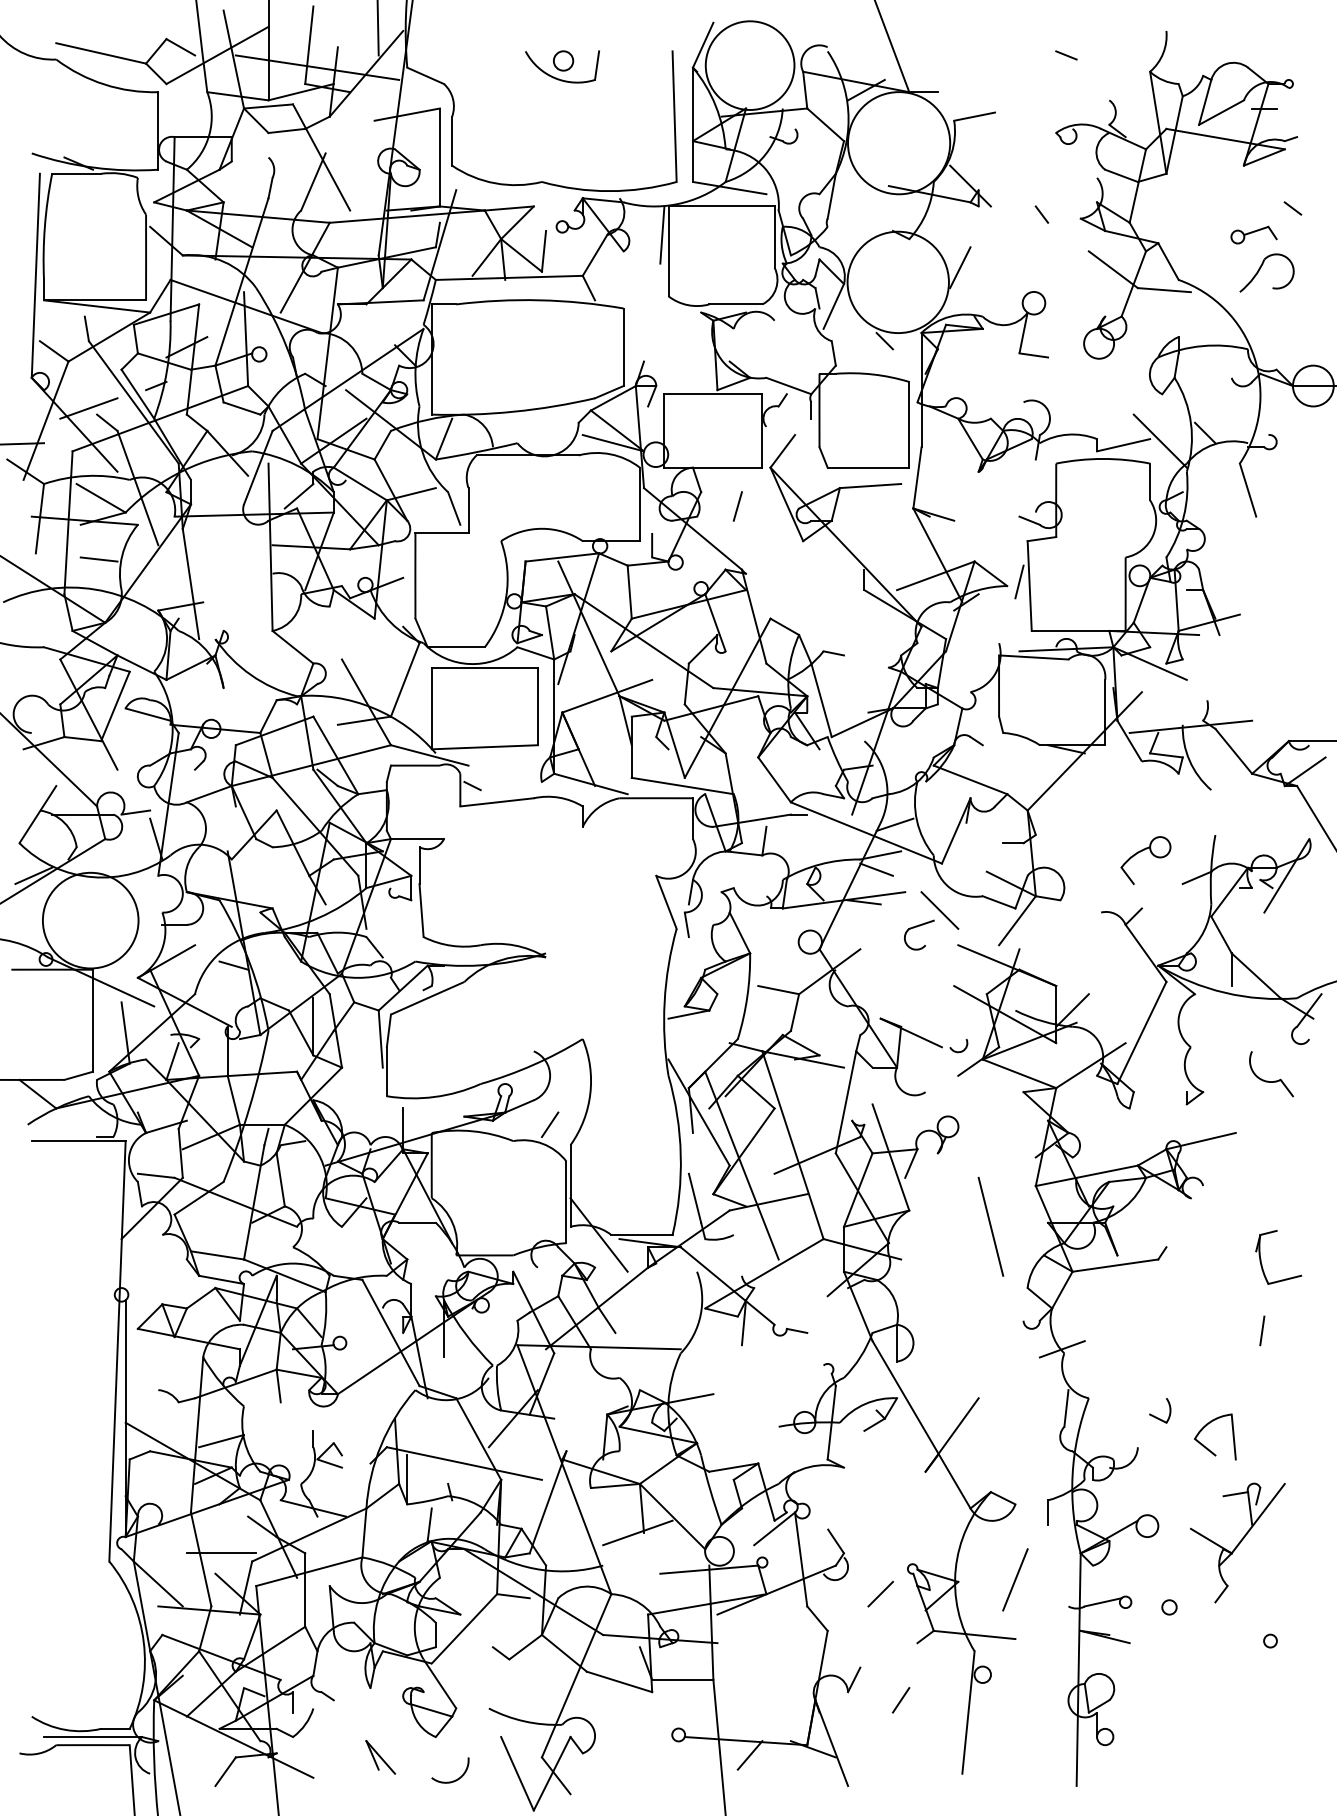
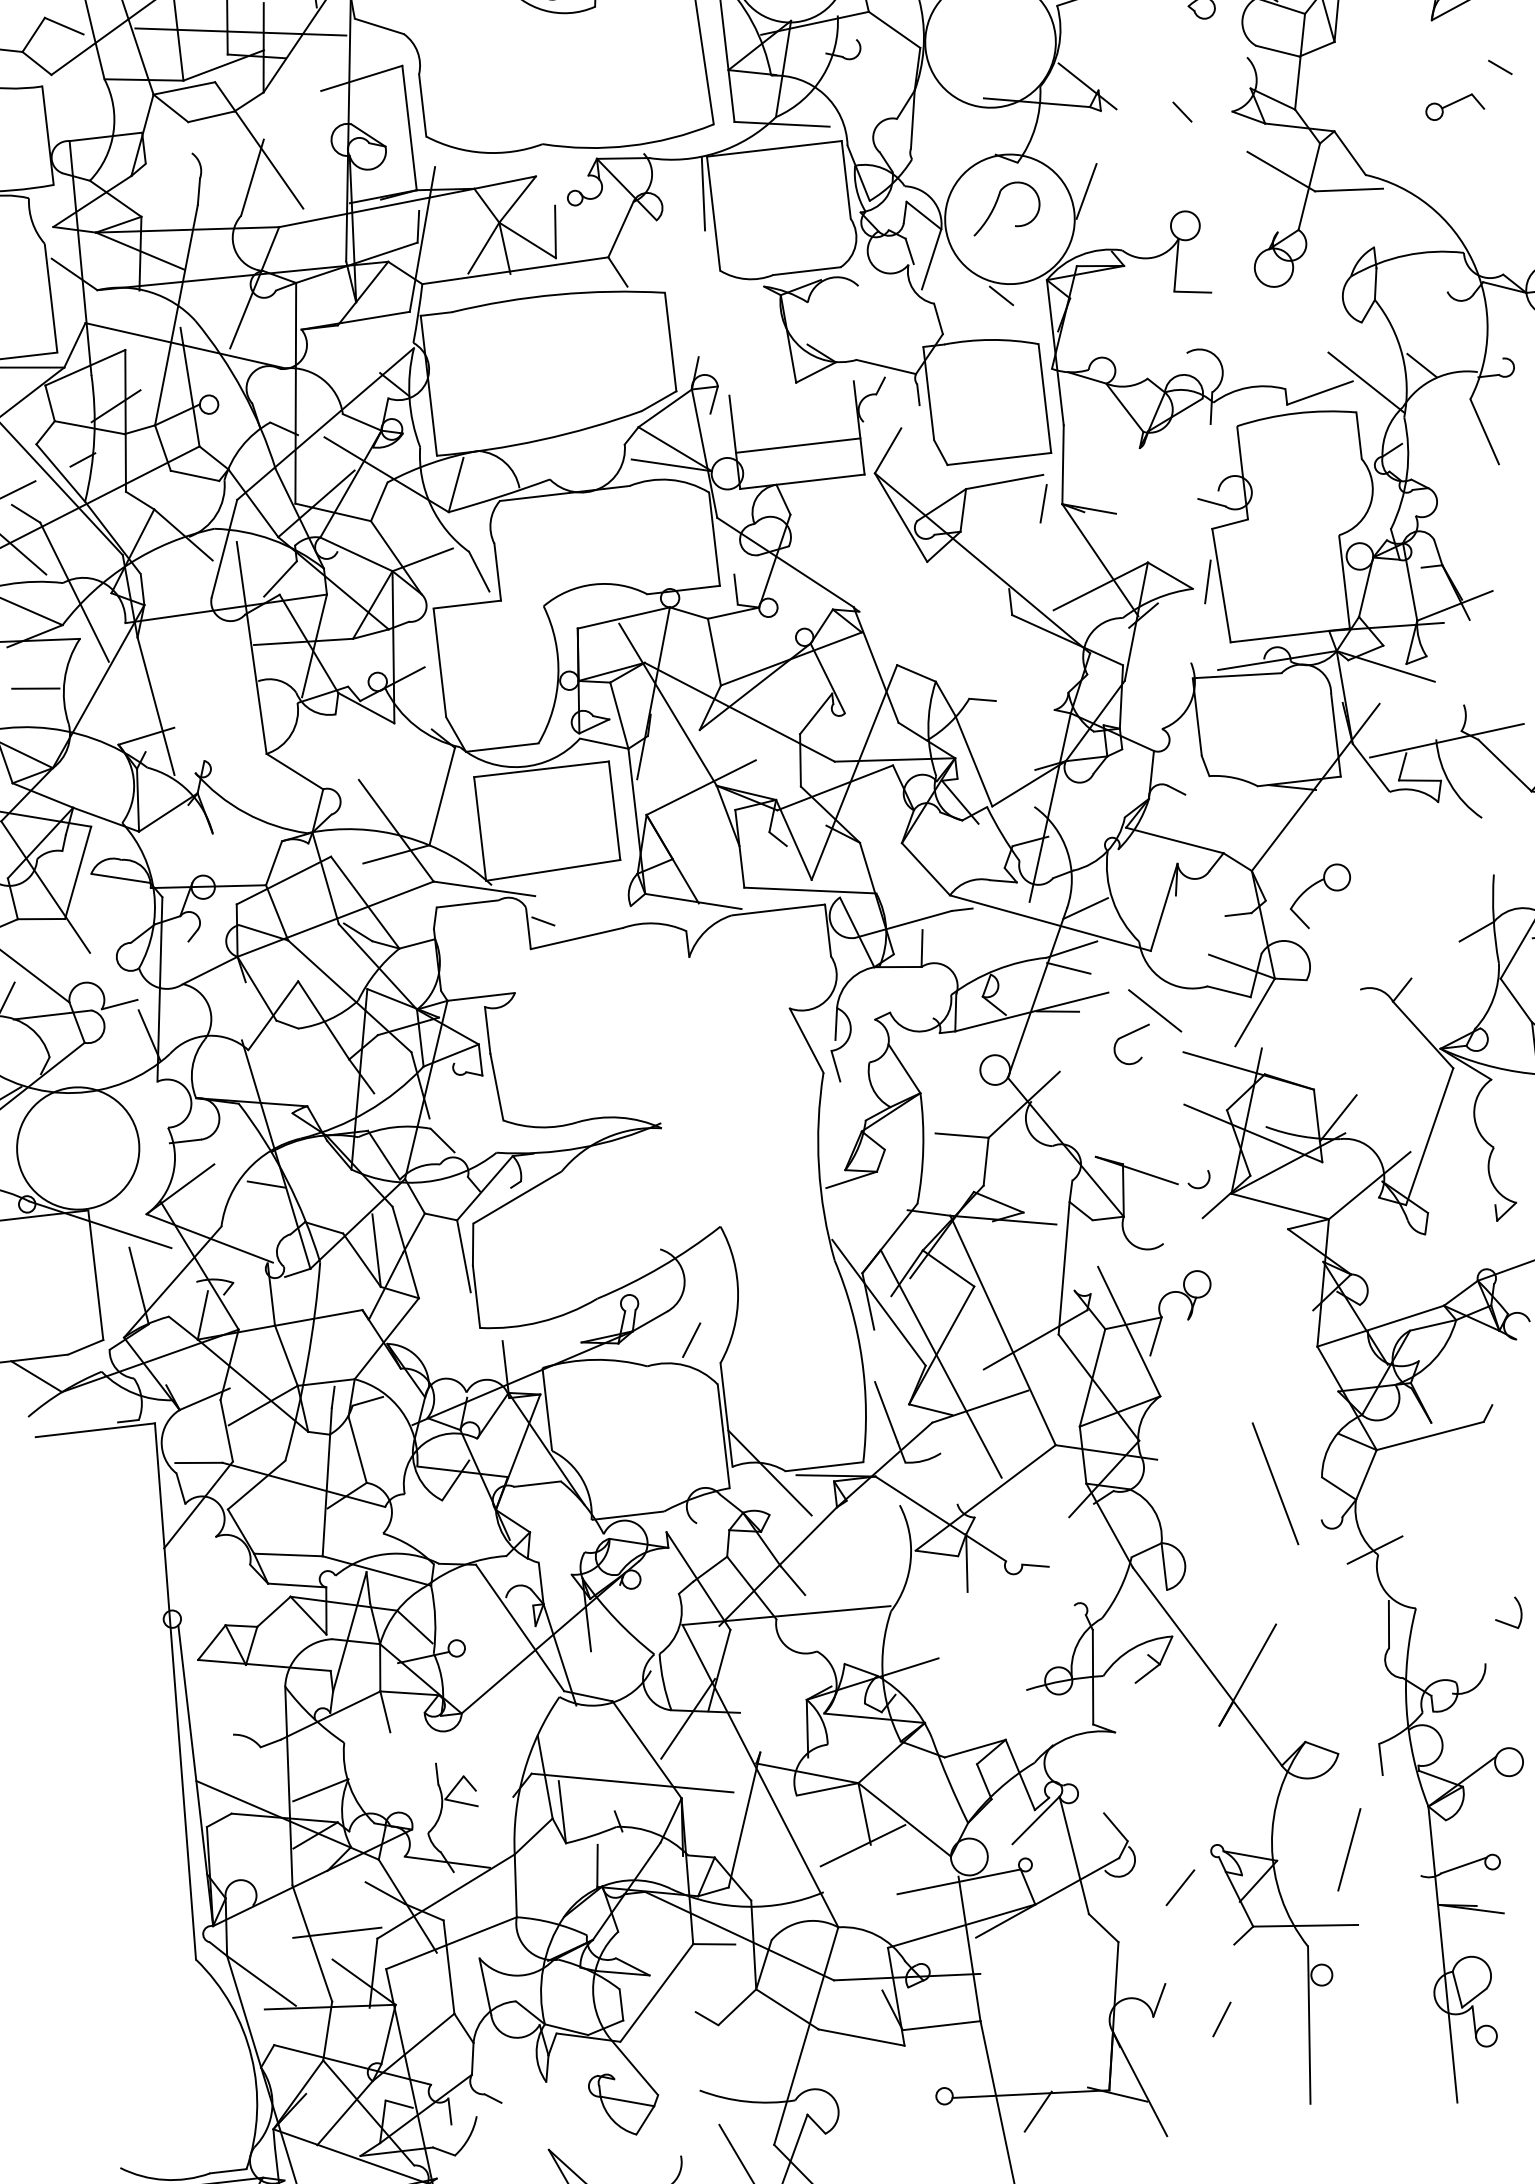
part: (1260, 269) -> (996, 204), moved
line: (713, 394) -> (798, 445), moved
line: (737, 506) -> (1043, 503), moved
part: (1151, 854) -> (1326, 887), moved
line: (990, 1226) -> (1274, 1483), moved

